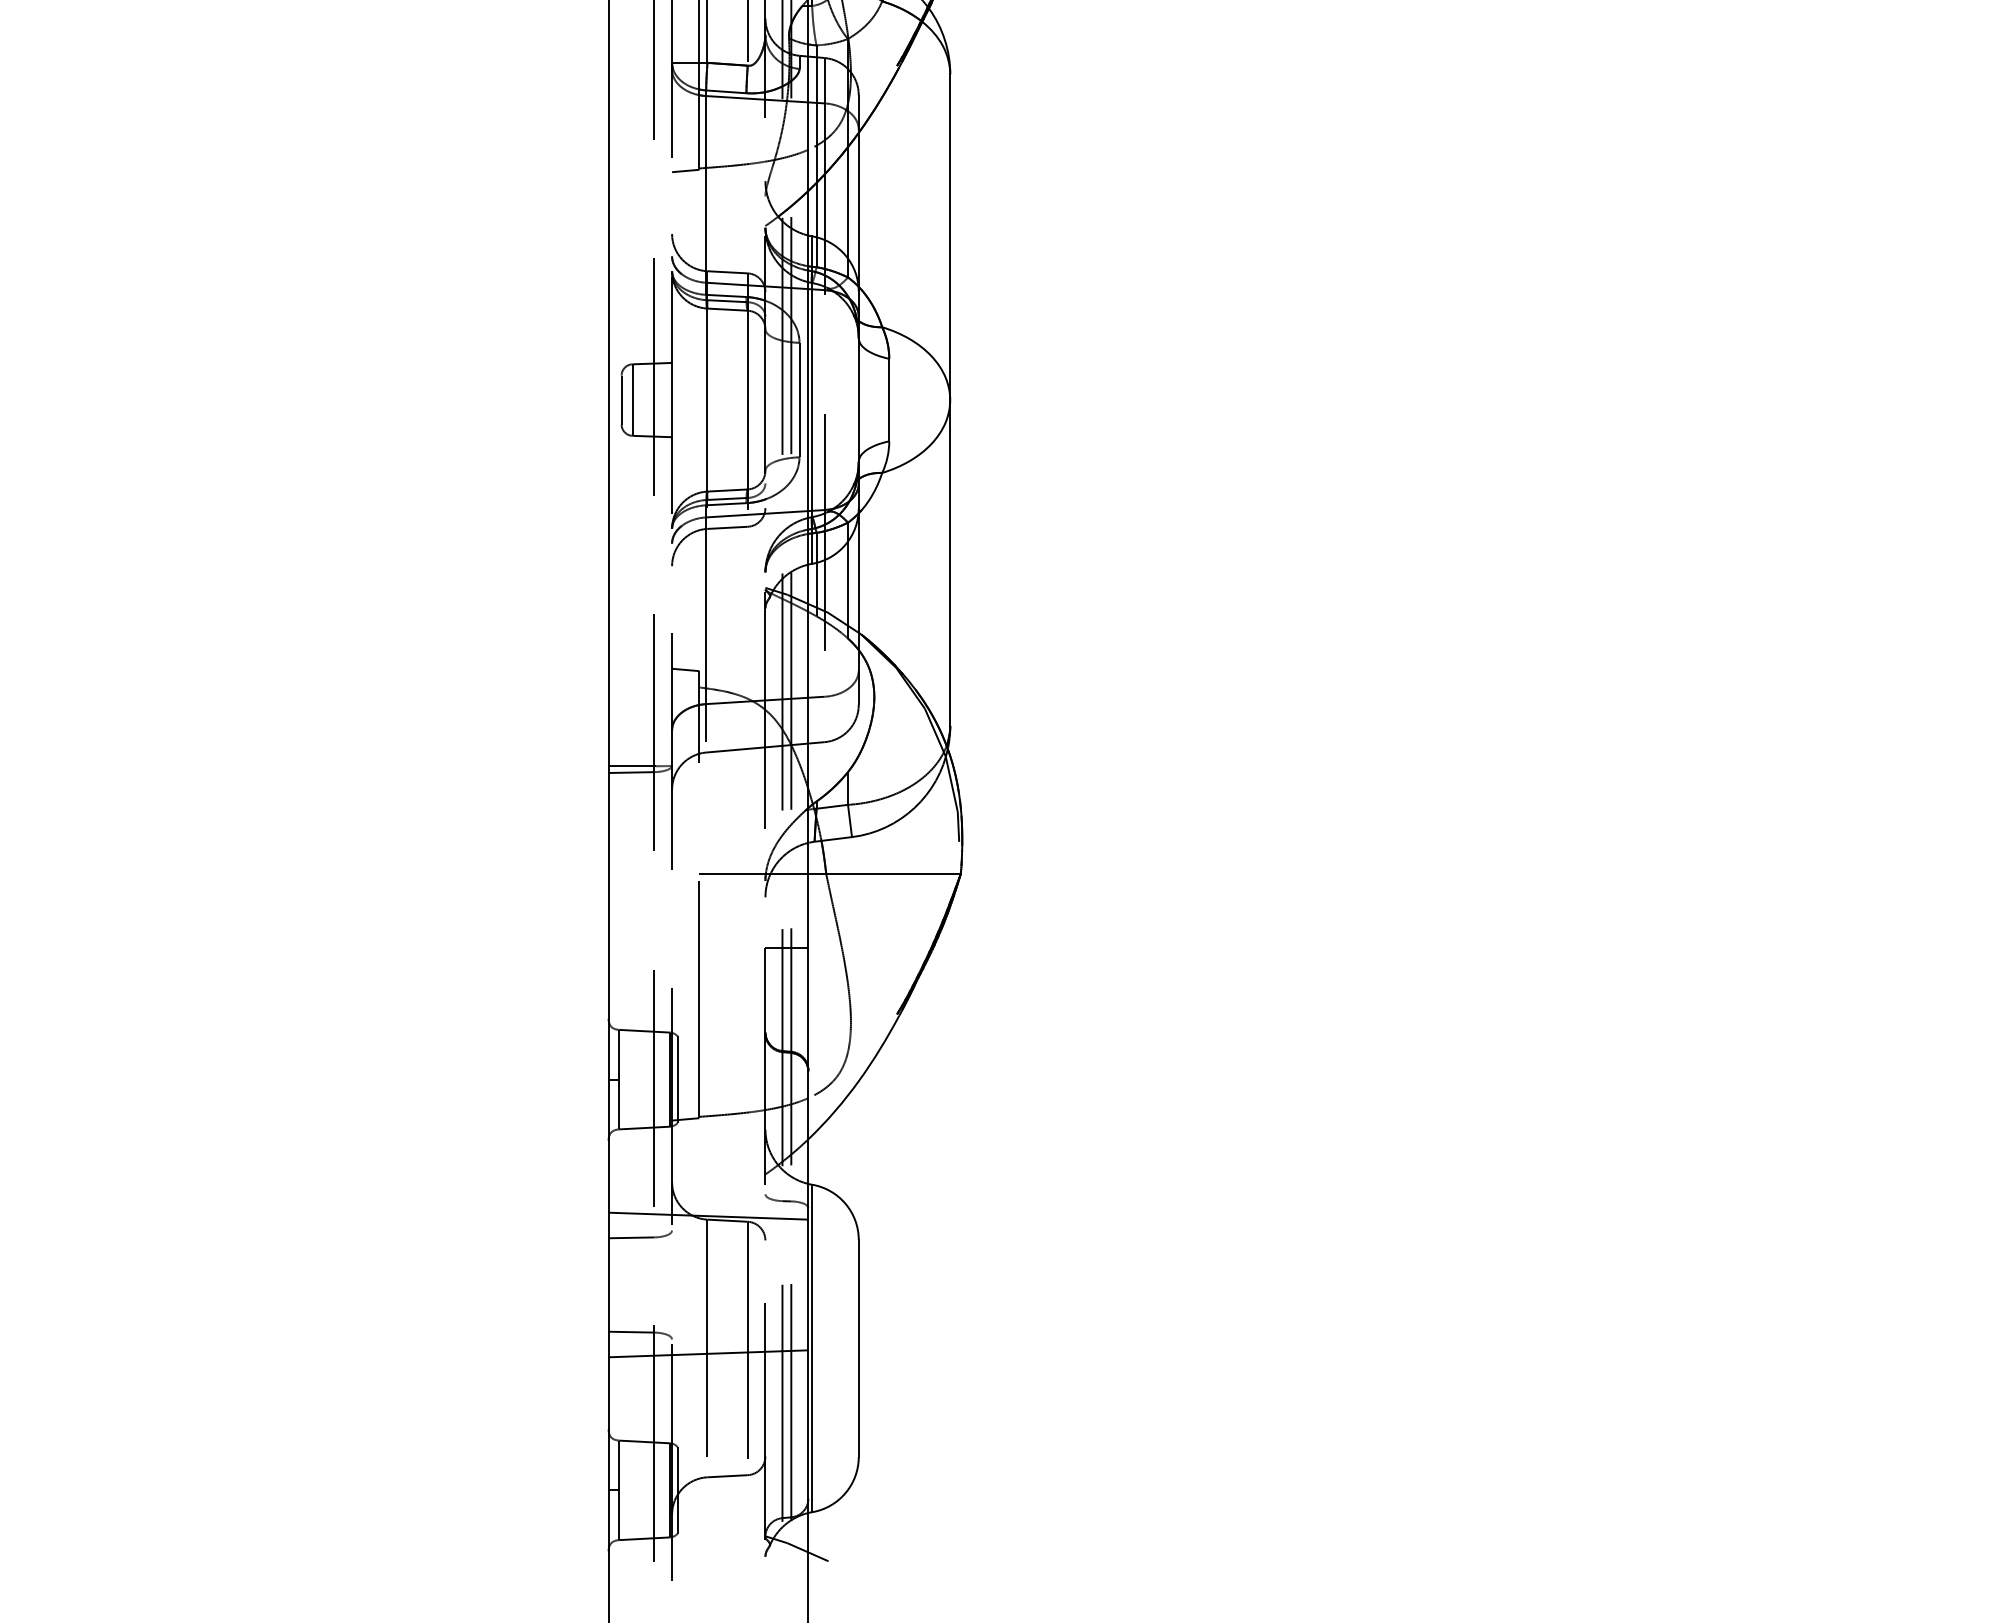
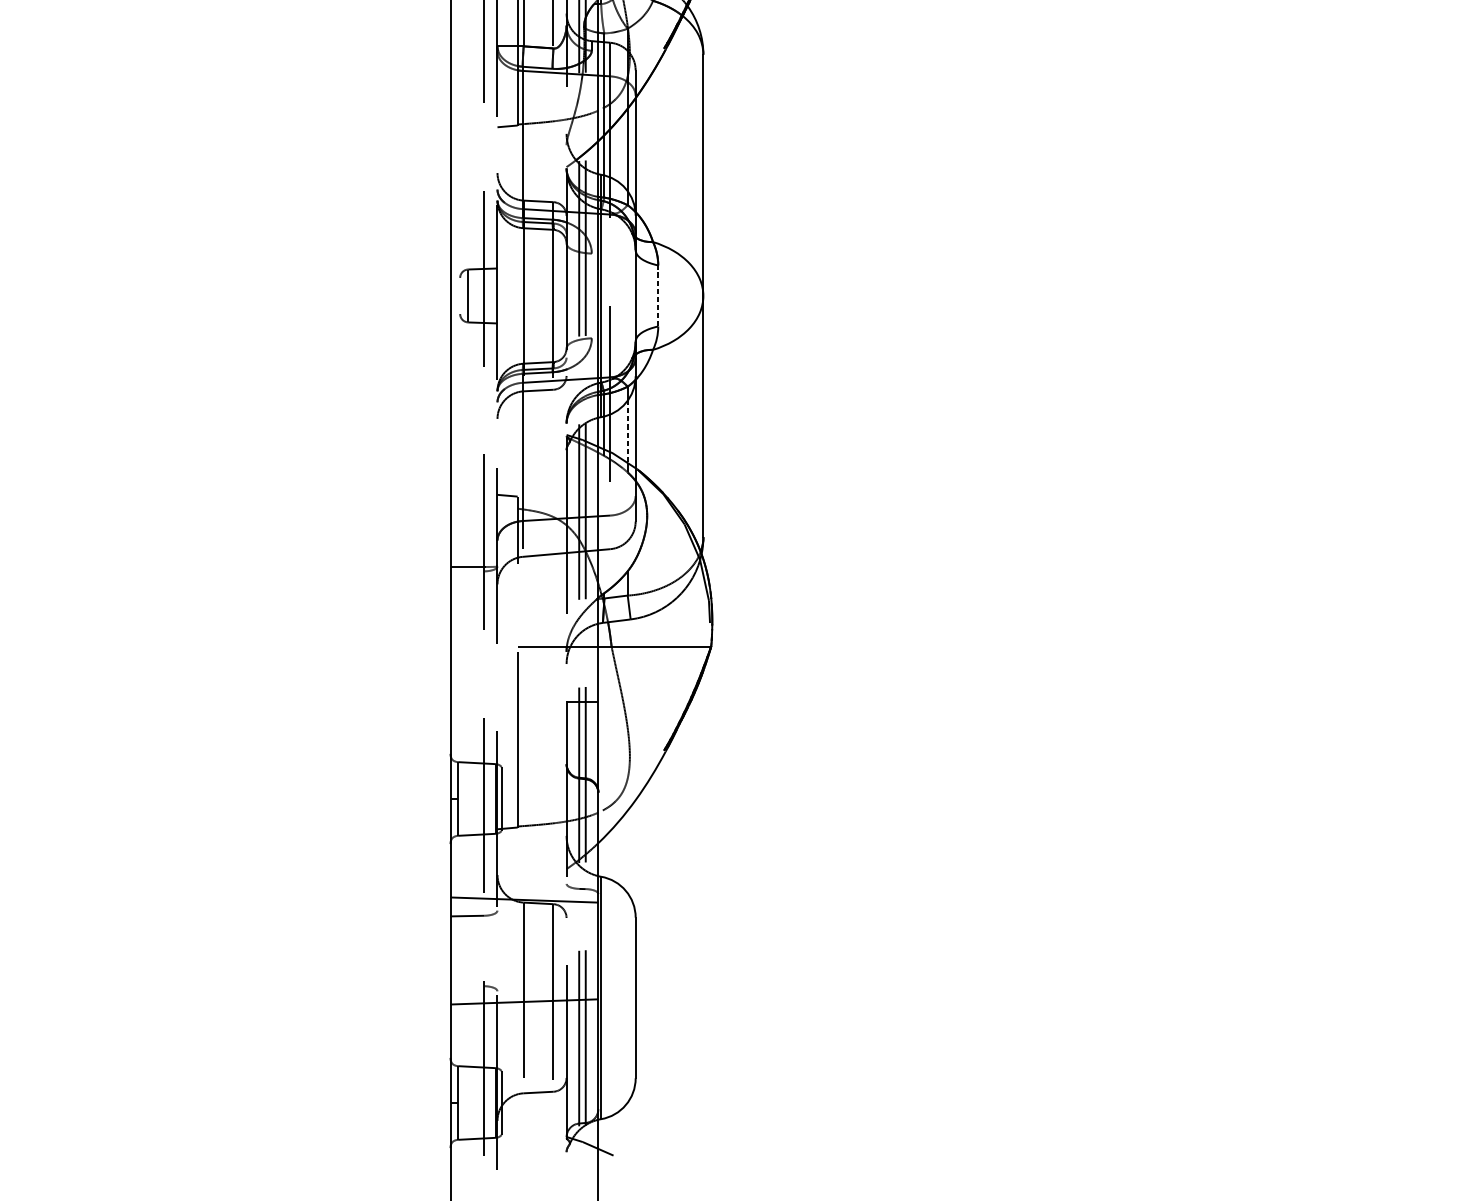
line: (621, 399) -> (460, 295), removed
line: (799, 399) -> (591, 295), removed
line: (889, 399) -> (658, 295), solid -> dashed
line: (848, 583) -> (628, 431), solid -> dashed
line: (631, 772) -> (467, 571), removed
line: (631, 1331) -> (467, 985), removed

